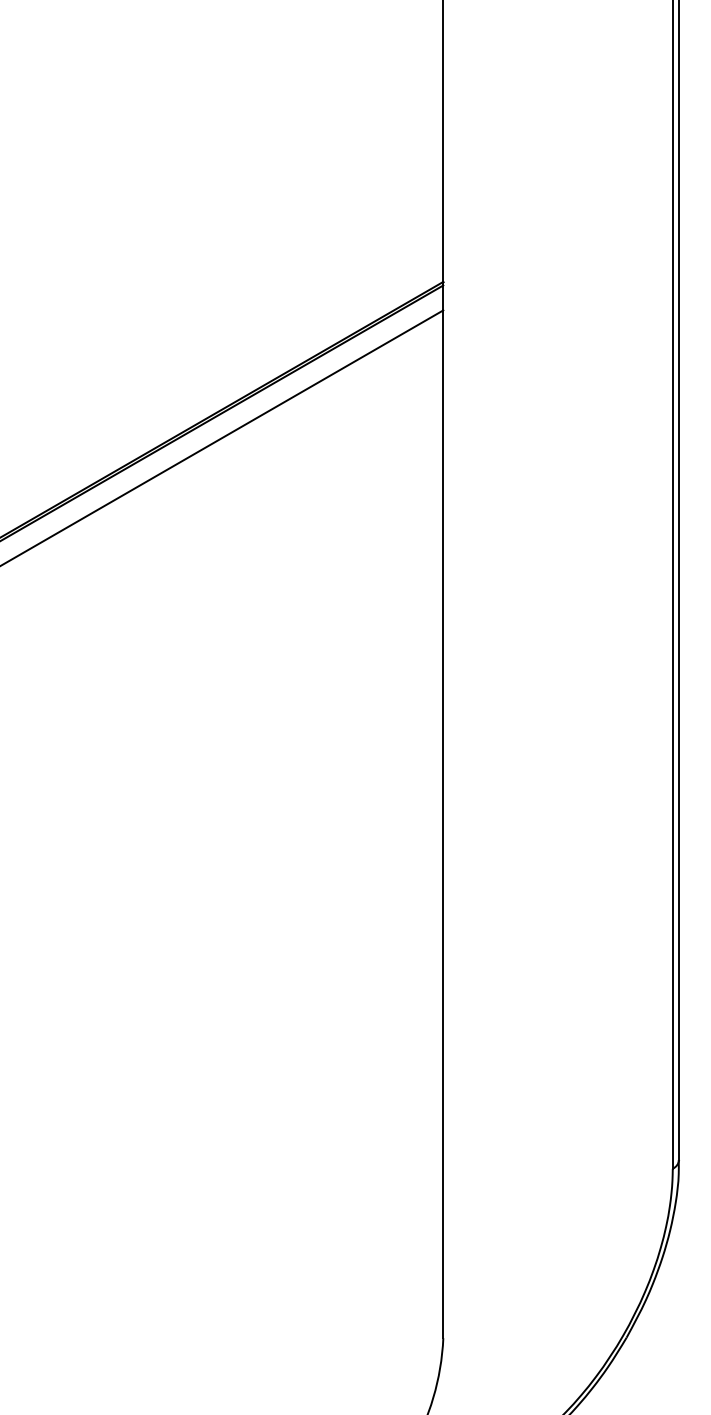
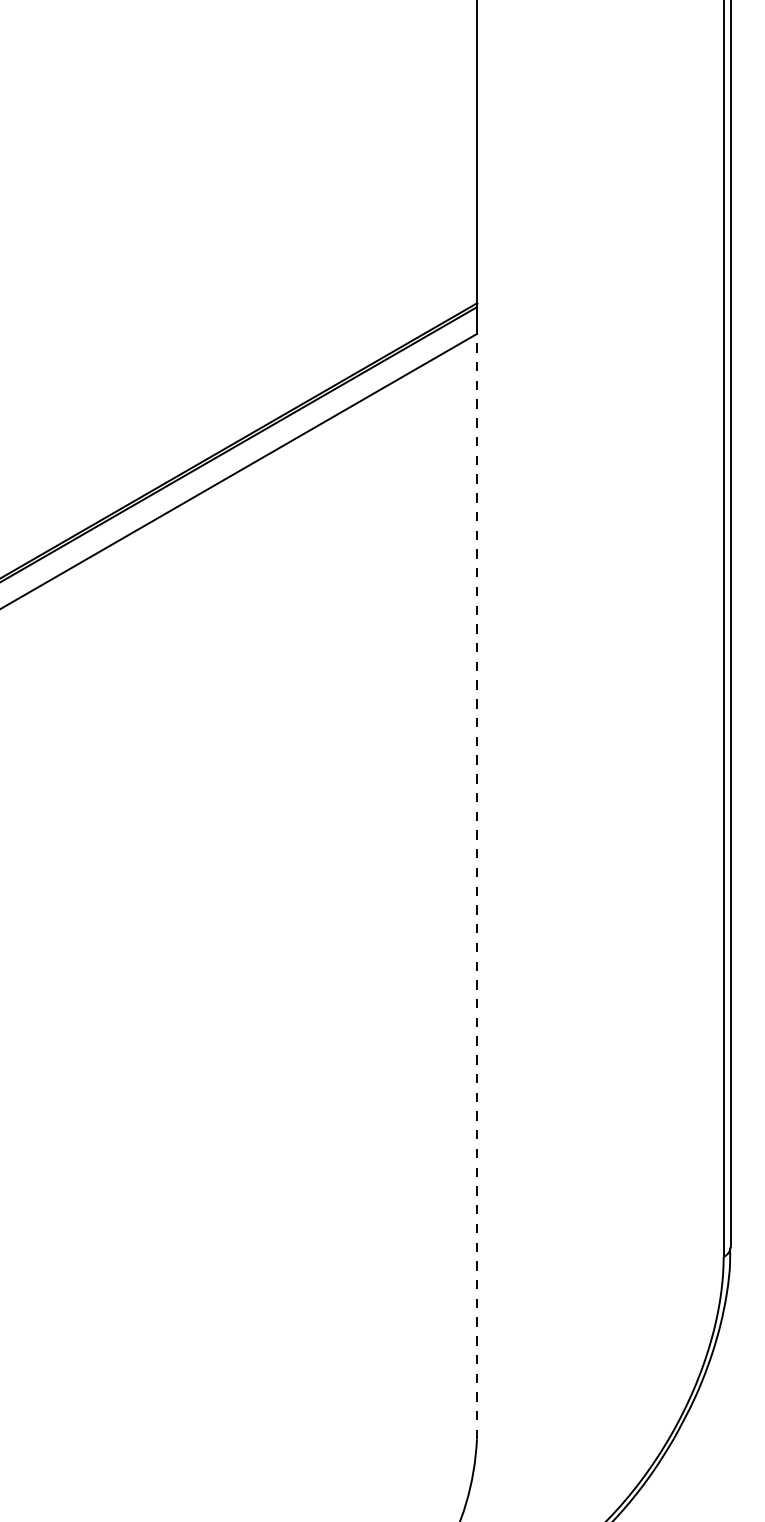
line: (443, 824) -> (477, 886), solid -> dashed

